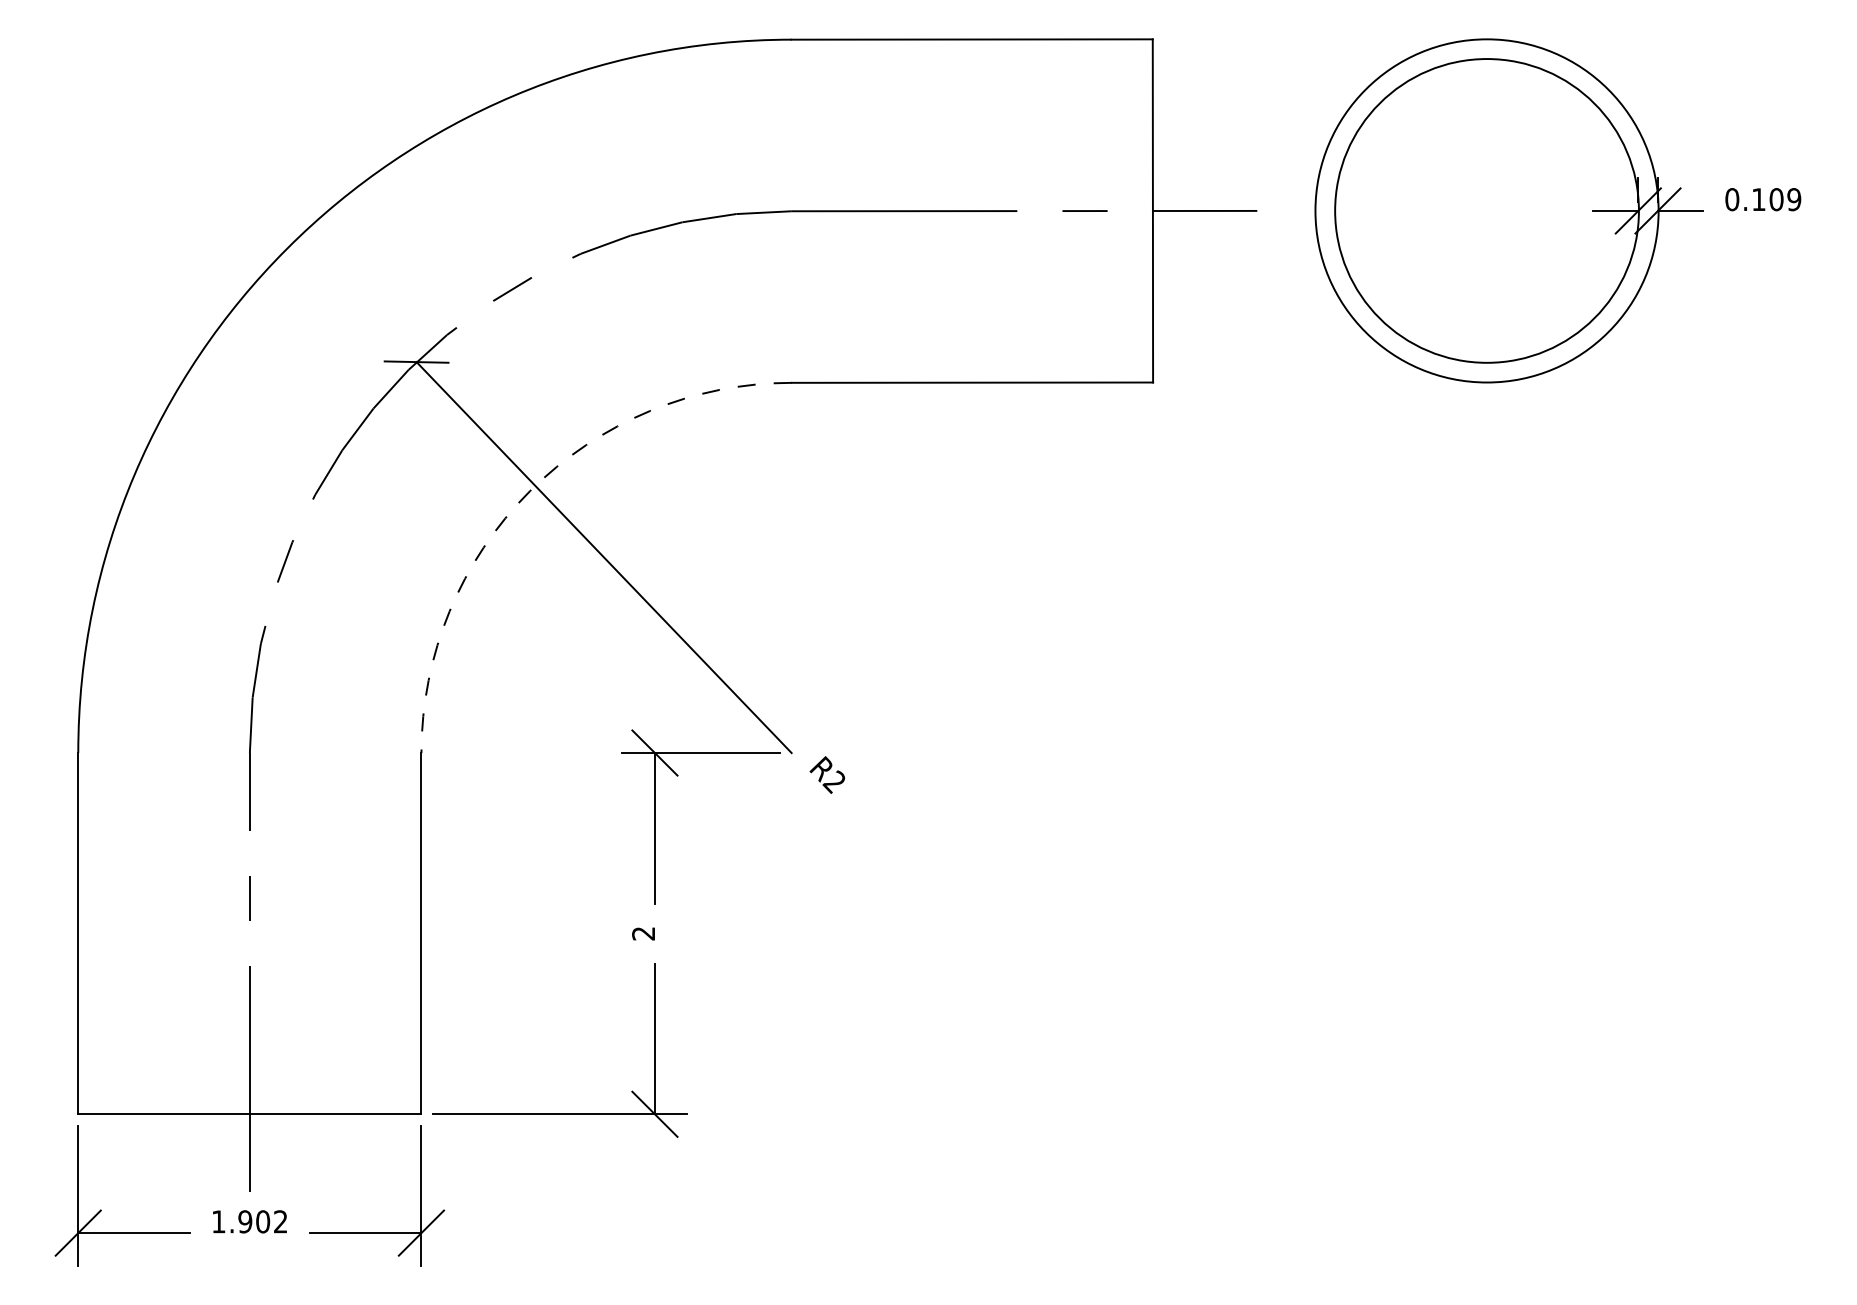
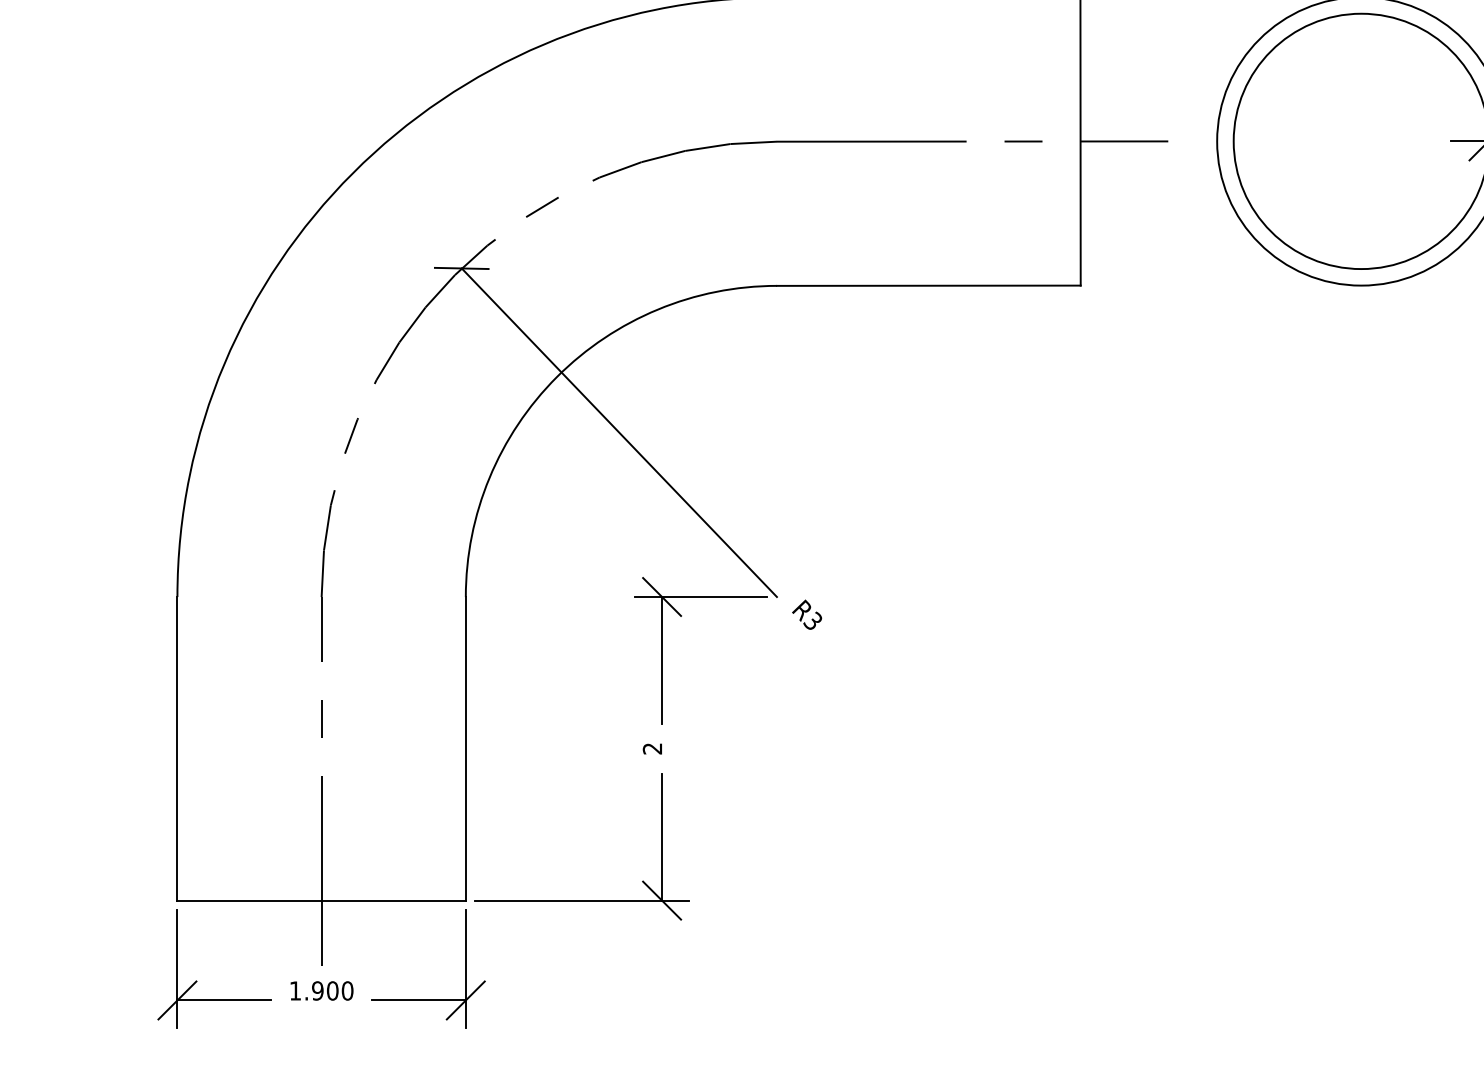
arc: (529, 491) -> (556, 377), dashed -> solid
text: (833, 781) -> (812, 620), R2 -> R3
text: (280, 1221) -> (347, 990), 1.902 -> 1.900

